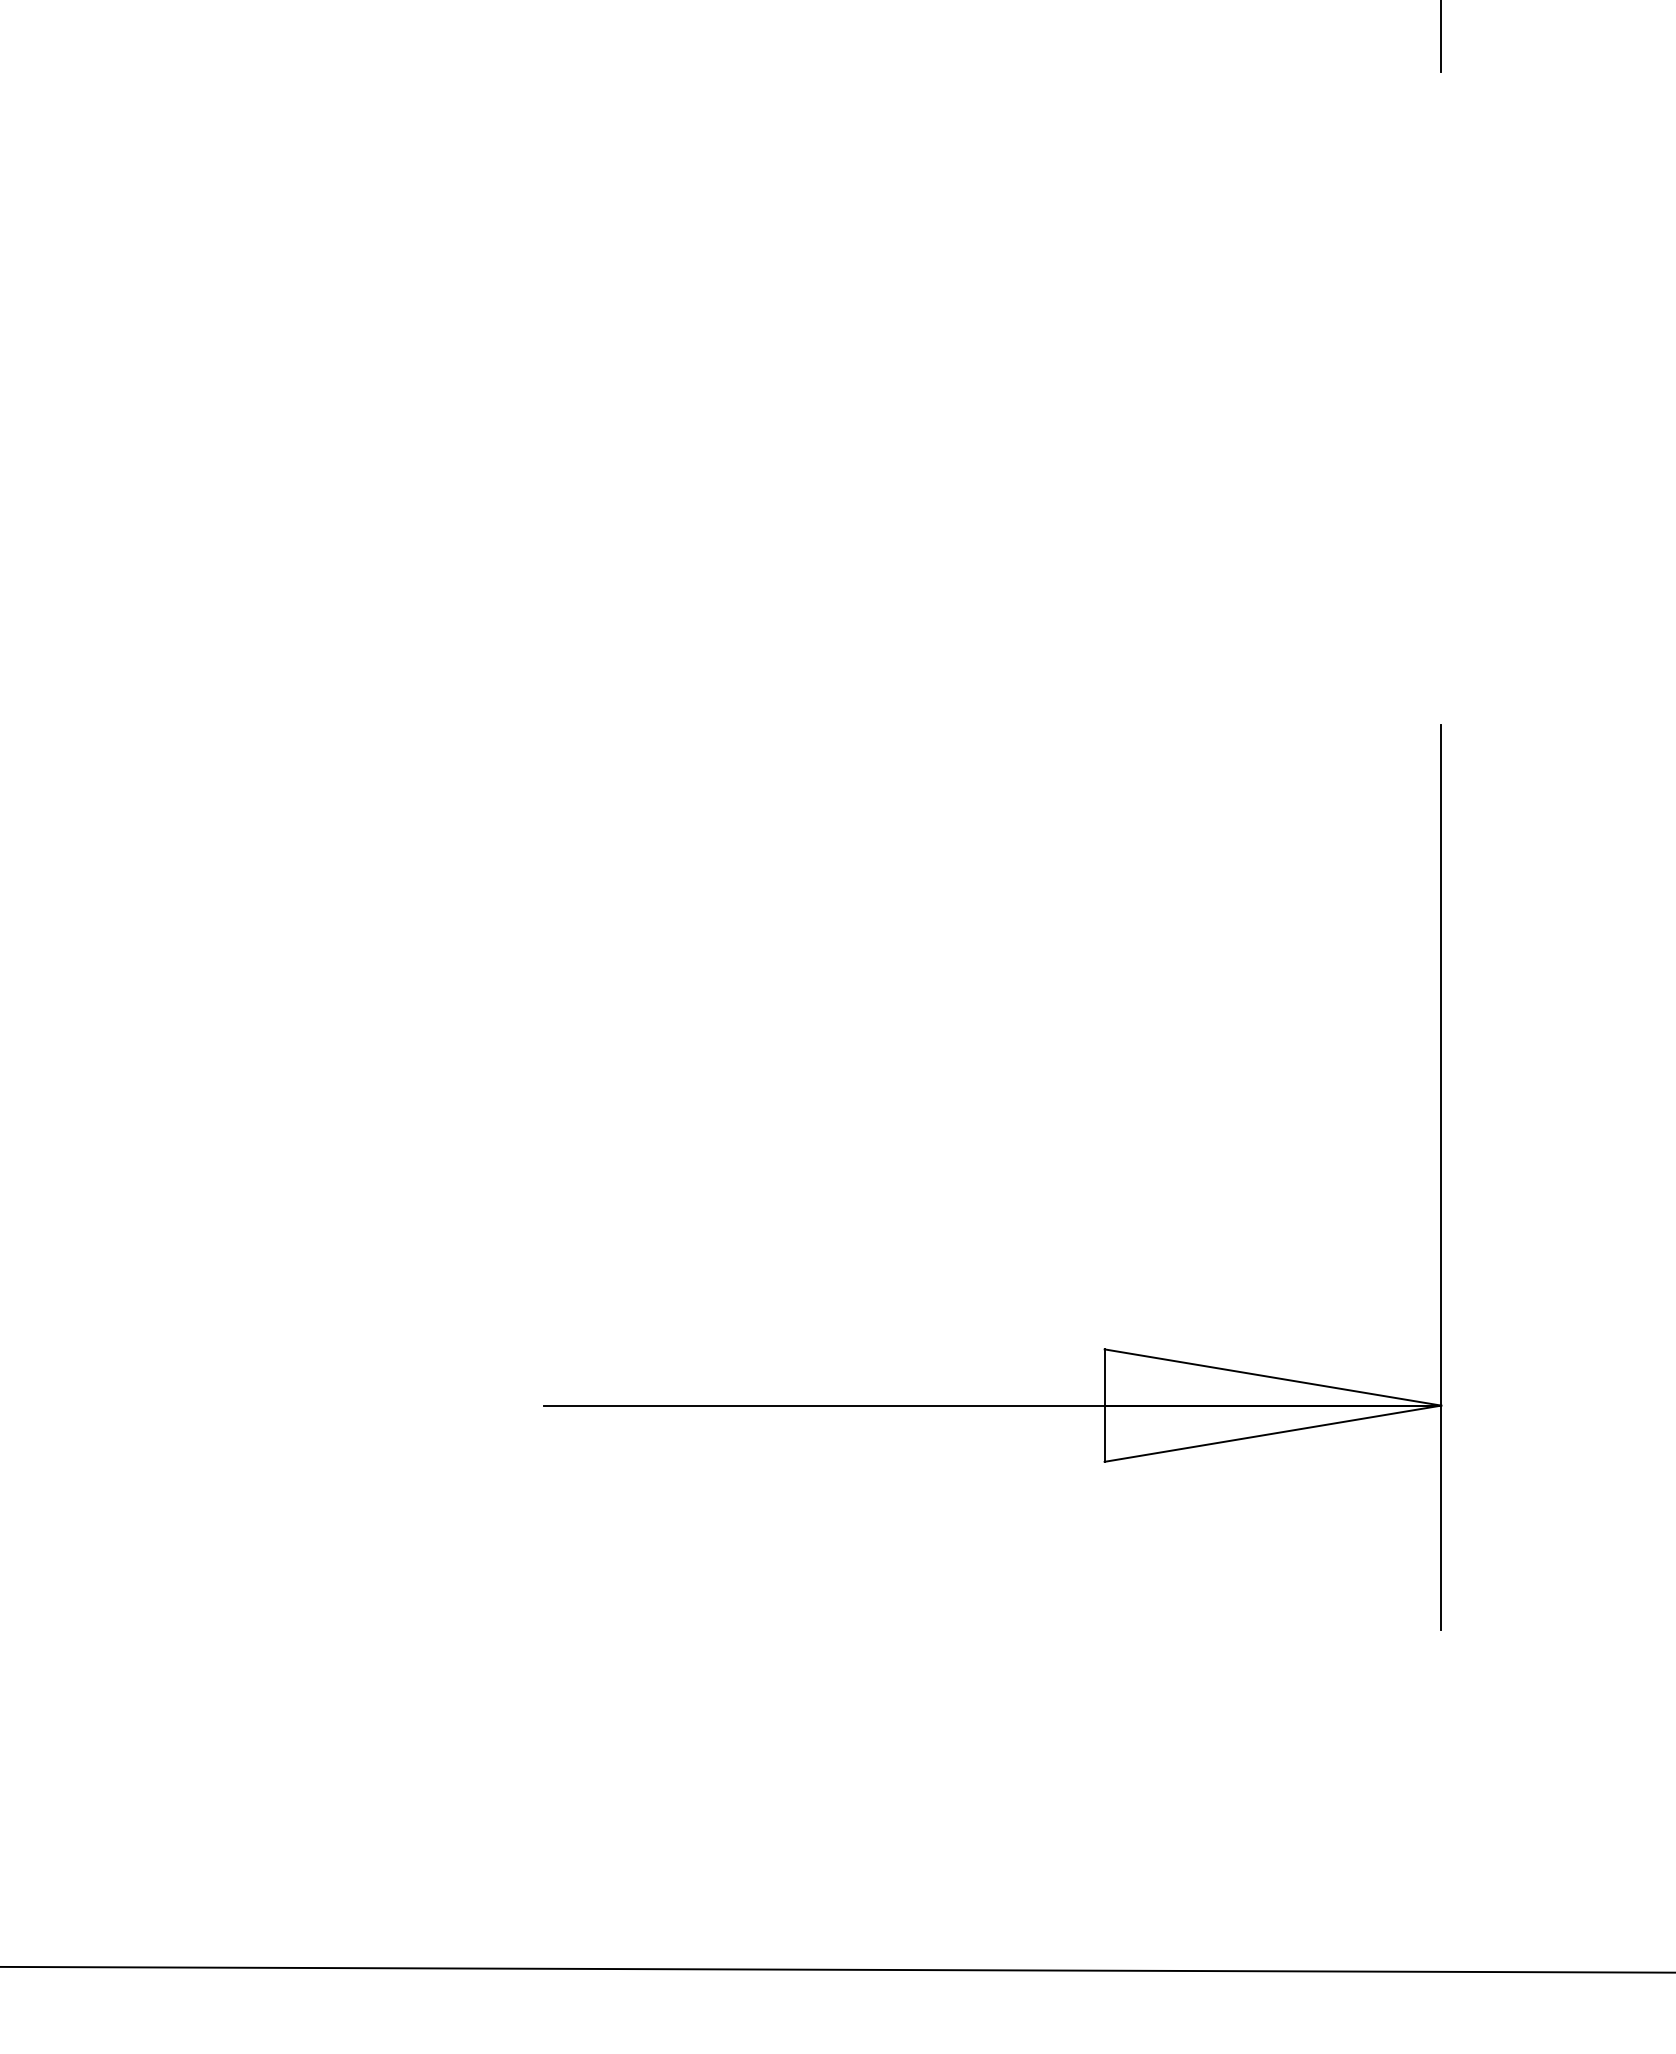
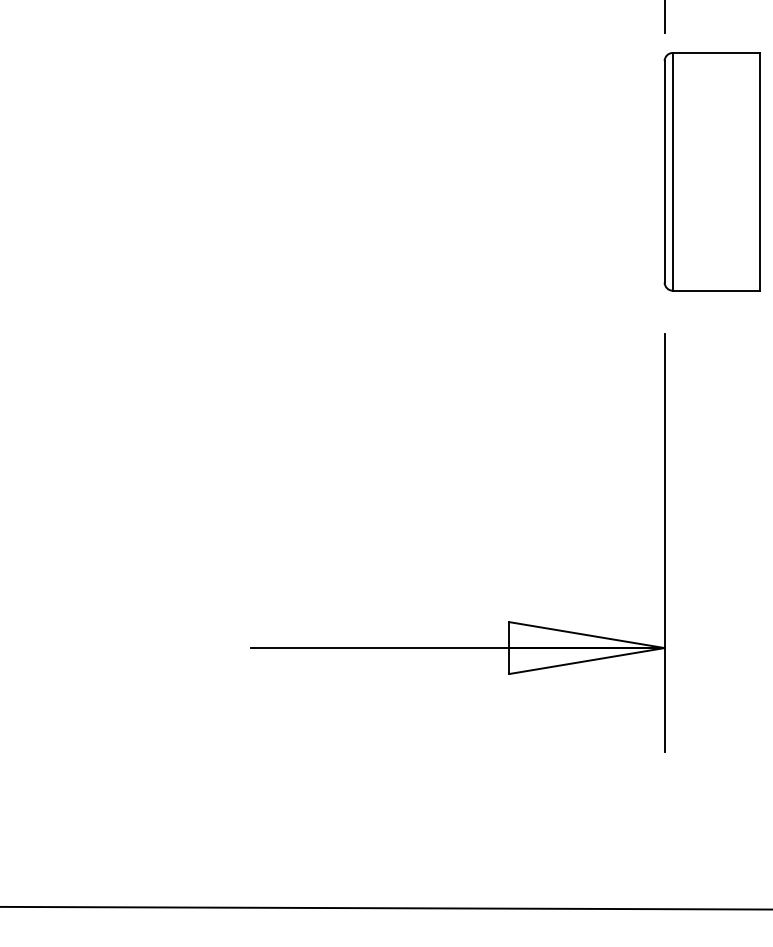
part: (1542, 372) -> (711, 171), added

